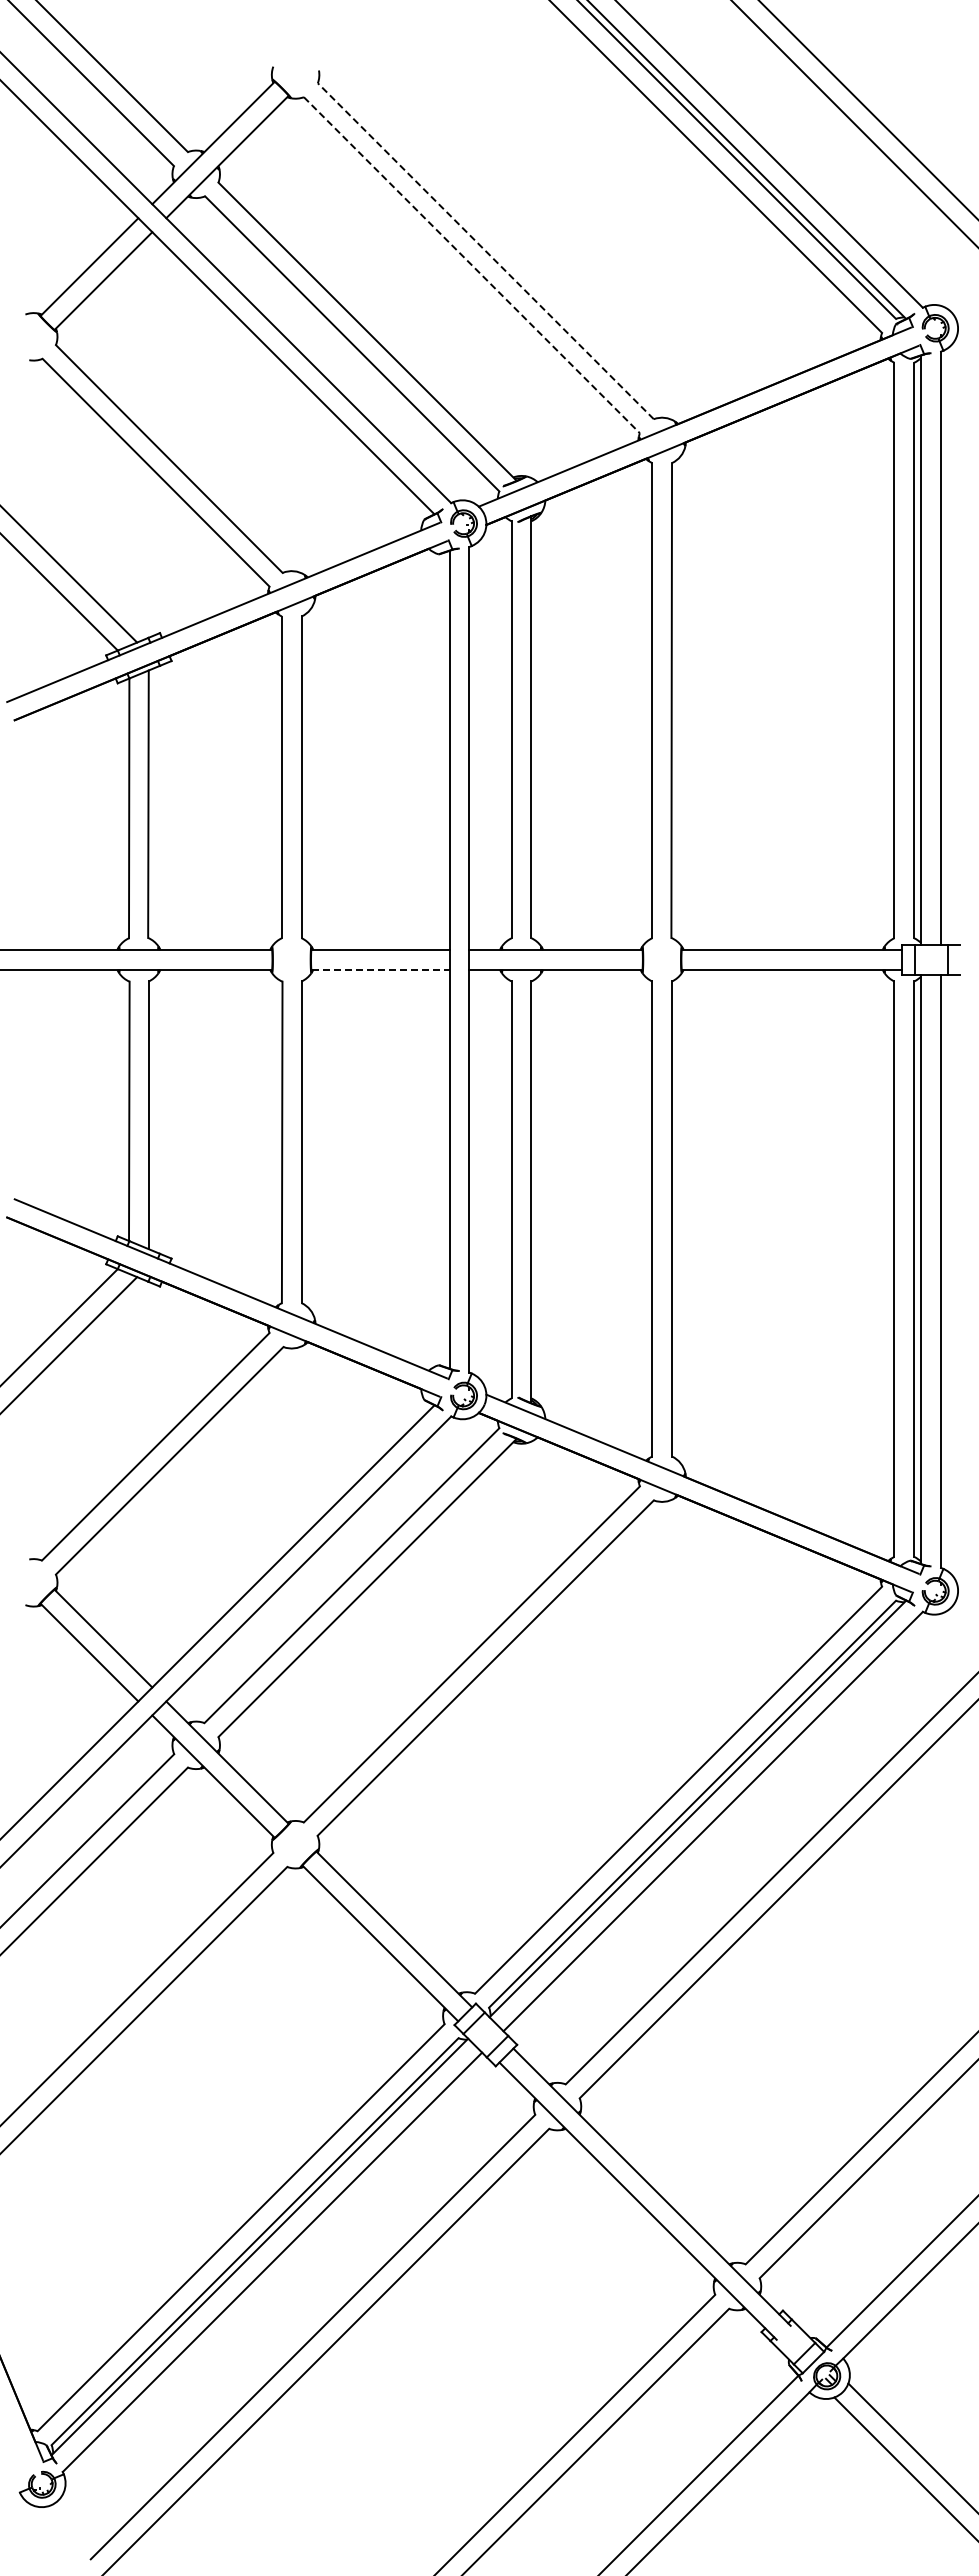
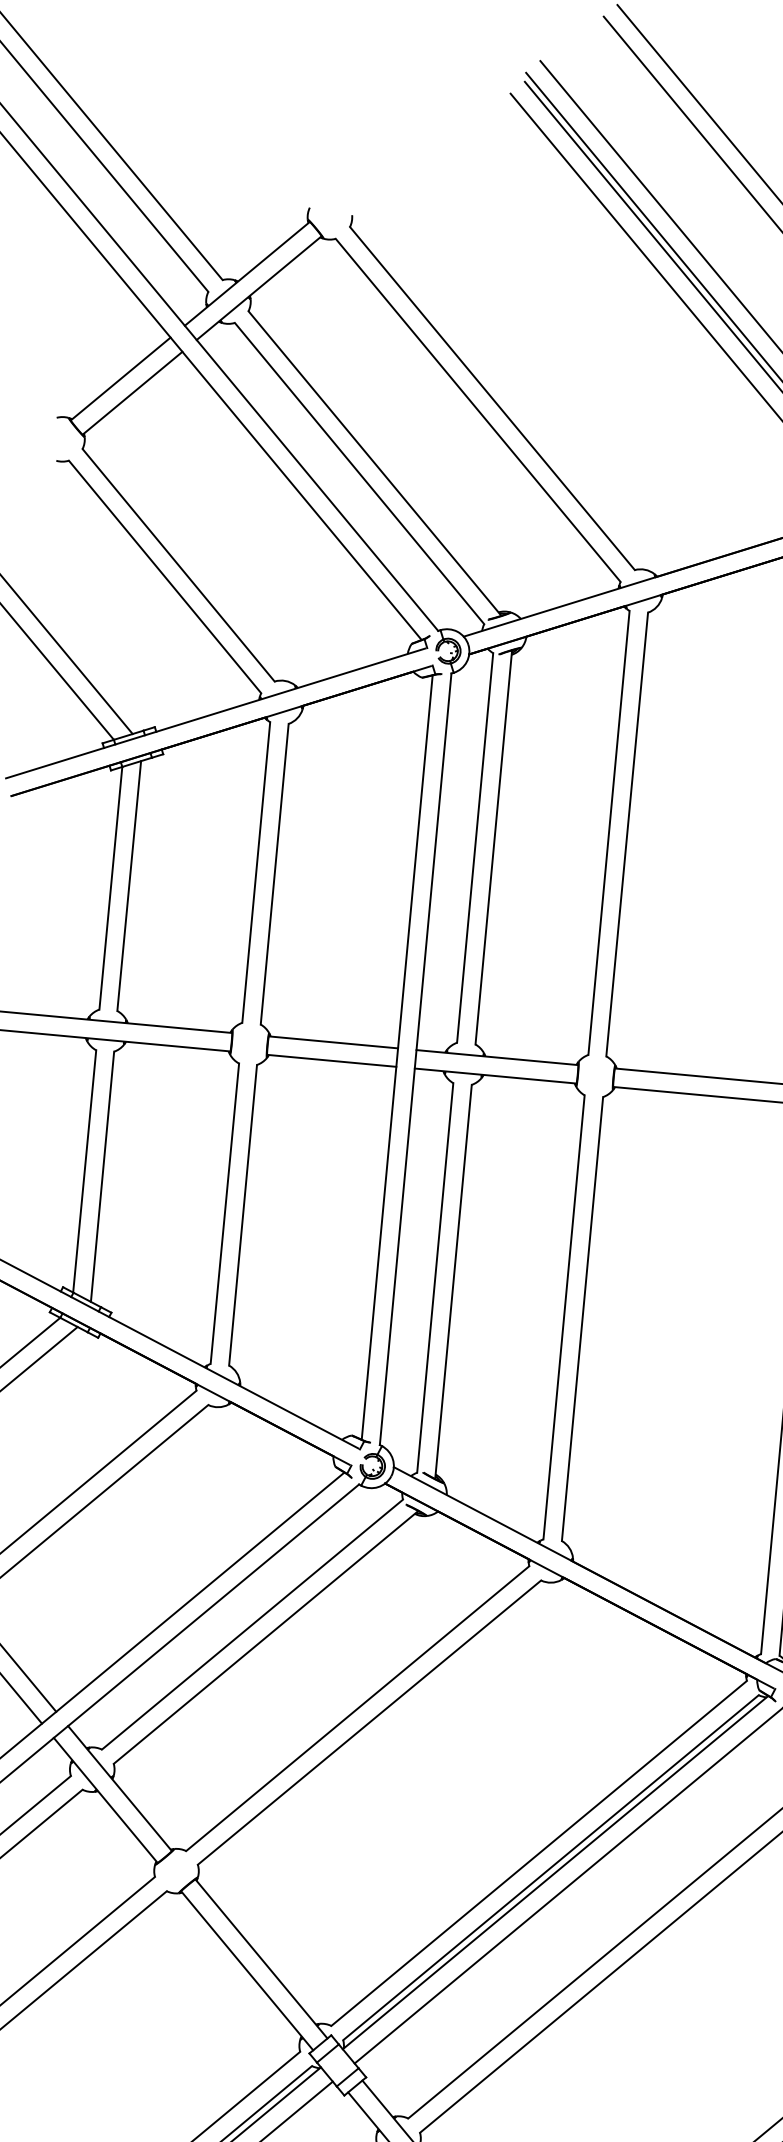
line: (485, 251) -> (492, 398), dashed -> solid
line: (471, 265) -> (477, 410), dashed -> solid
line: (381, 969) -> (332, 1060), dashed -> solid

